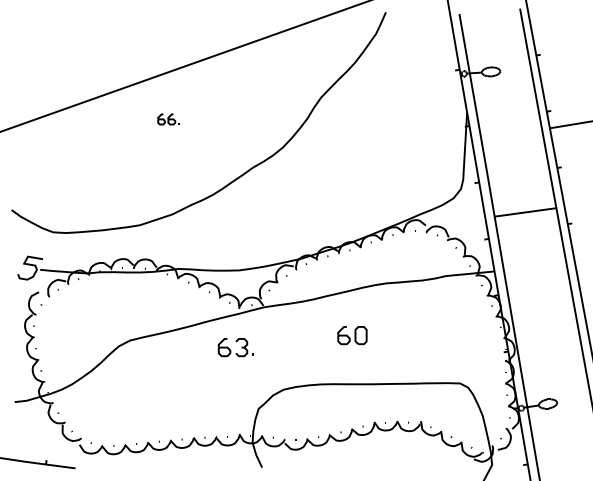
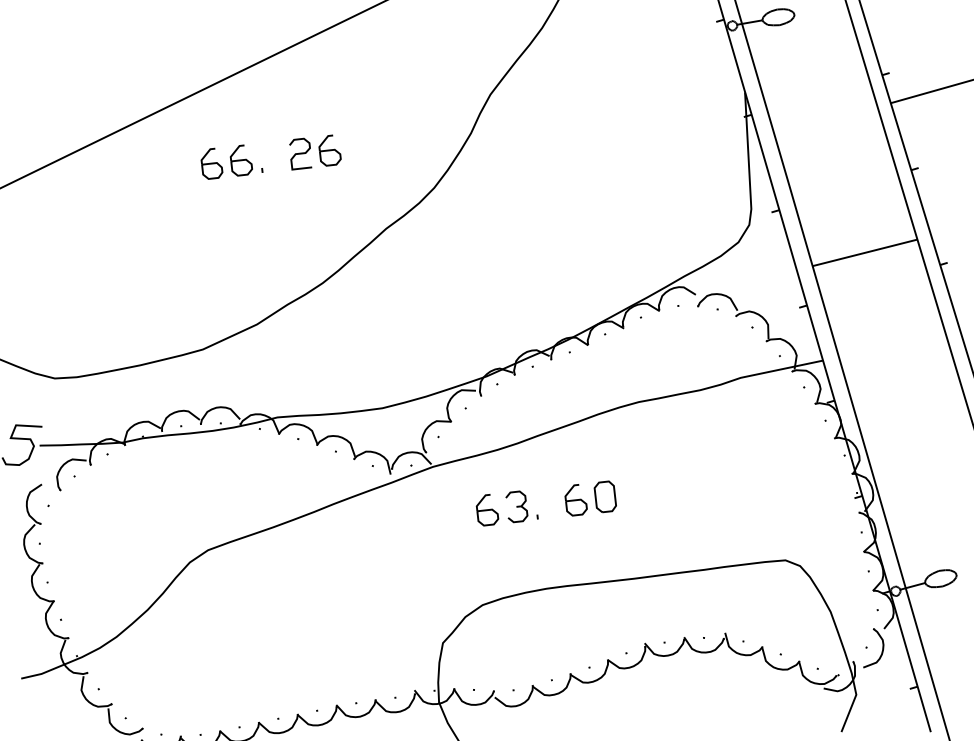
part: (168, 119) -> (231, 161), size x1.67
part: (216, 119) -> (314, 152), added
part: (235, 347) -> (506, 507), moved

